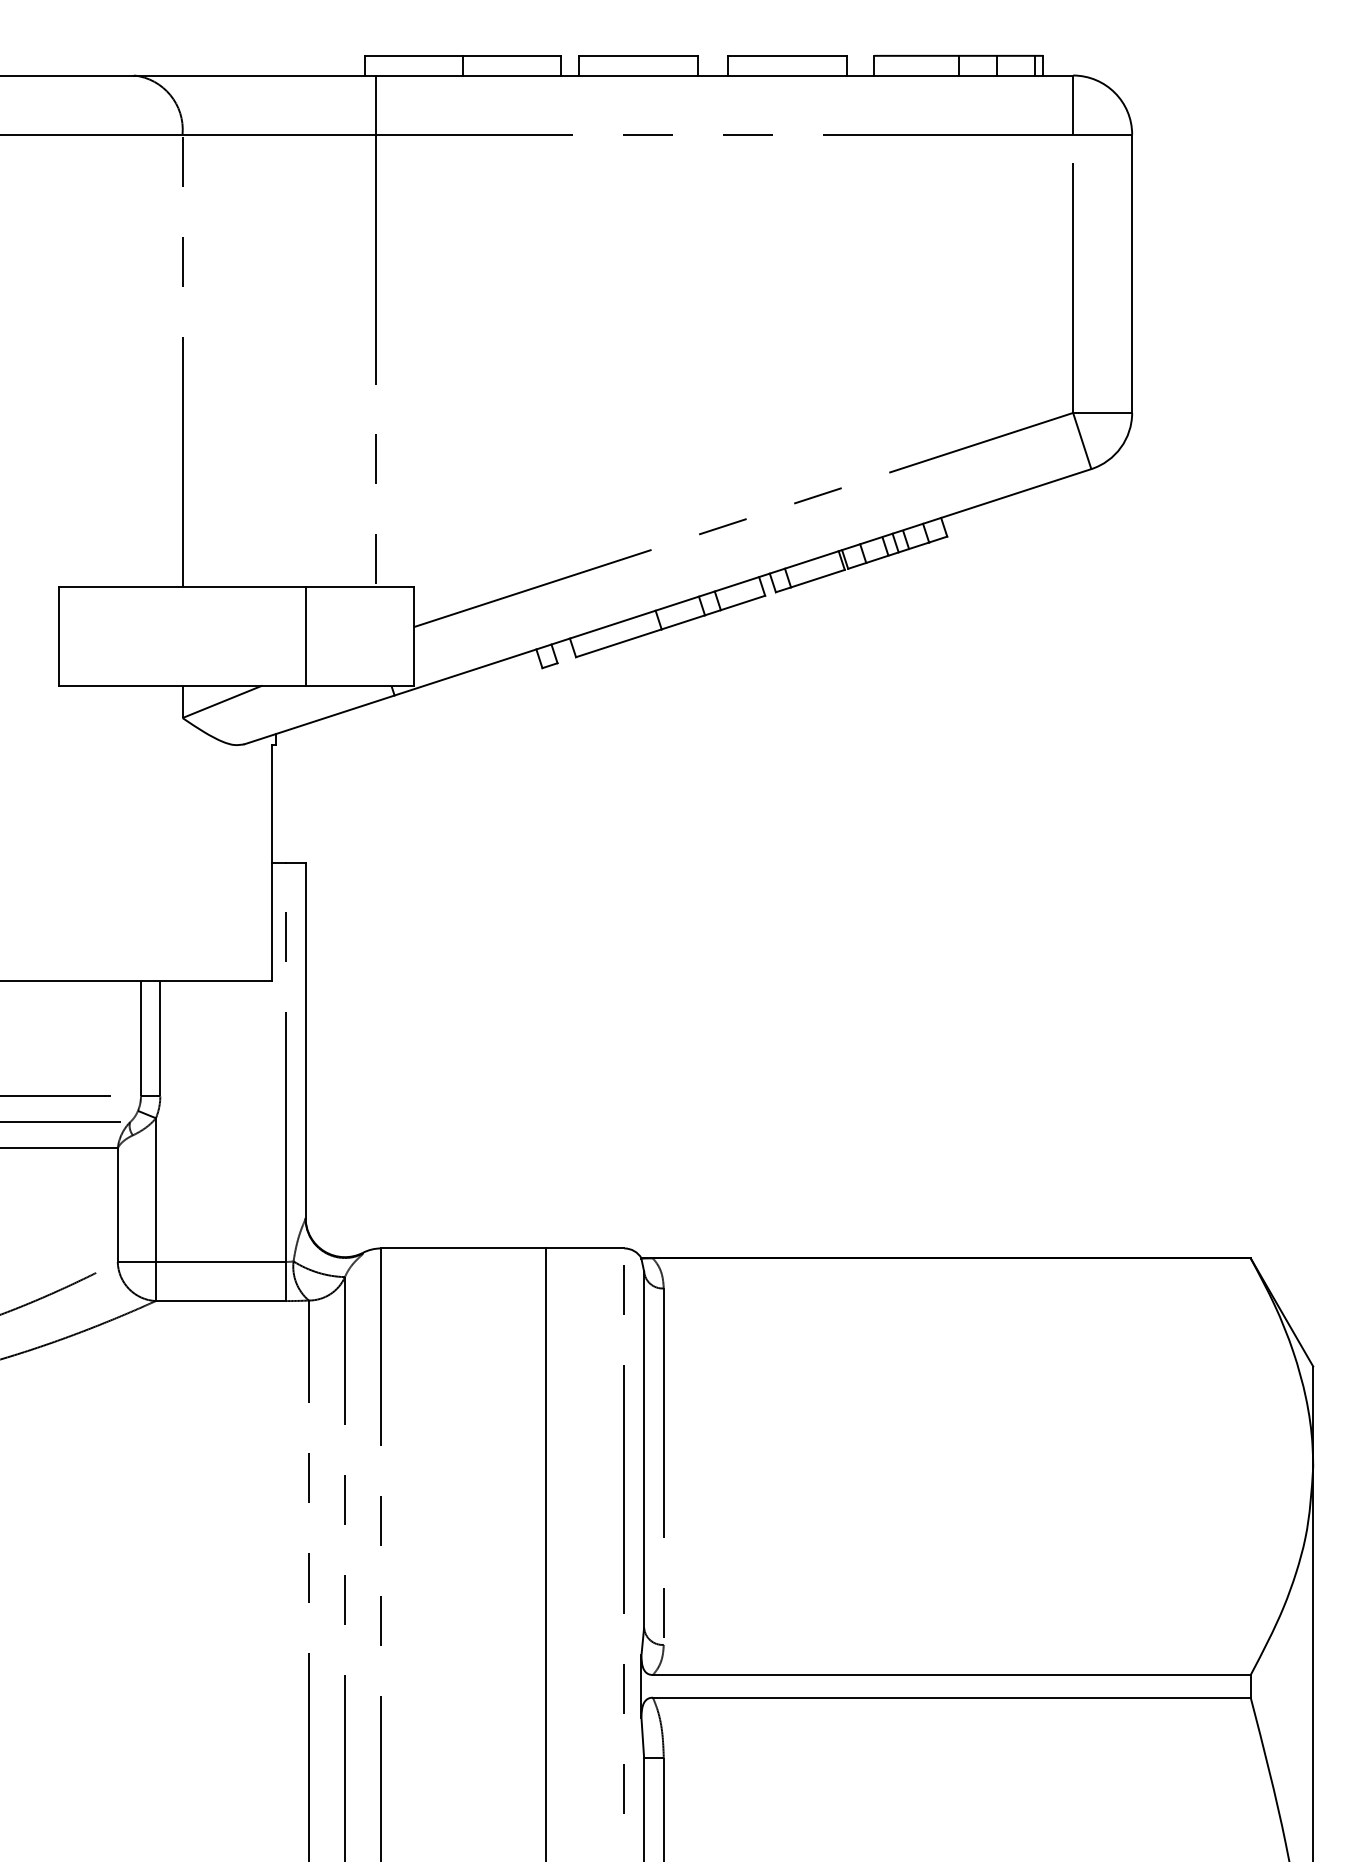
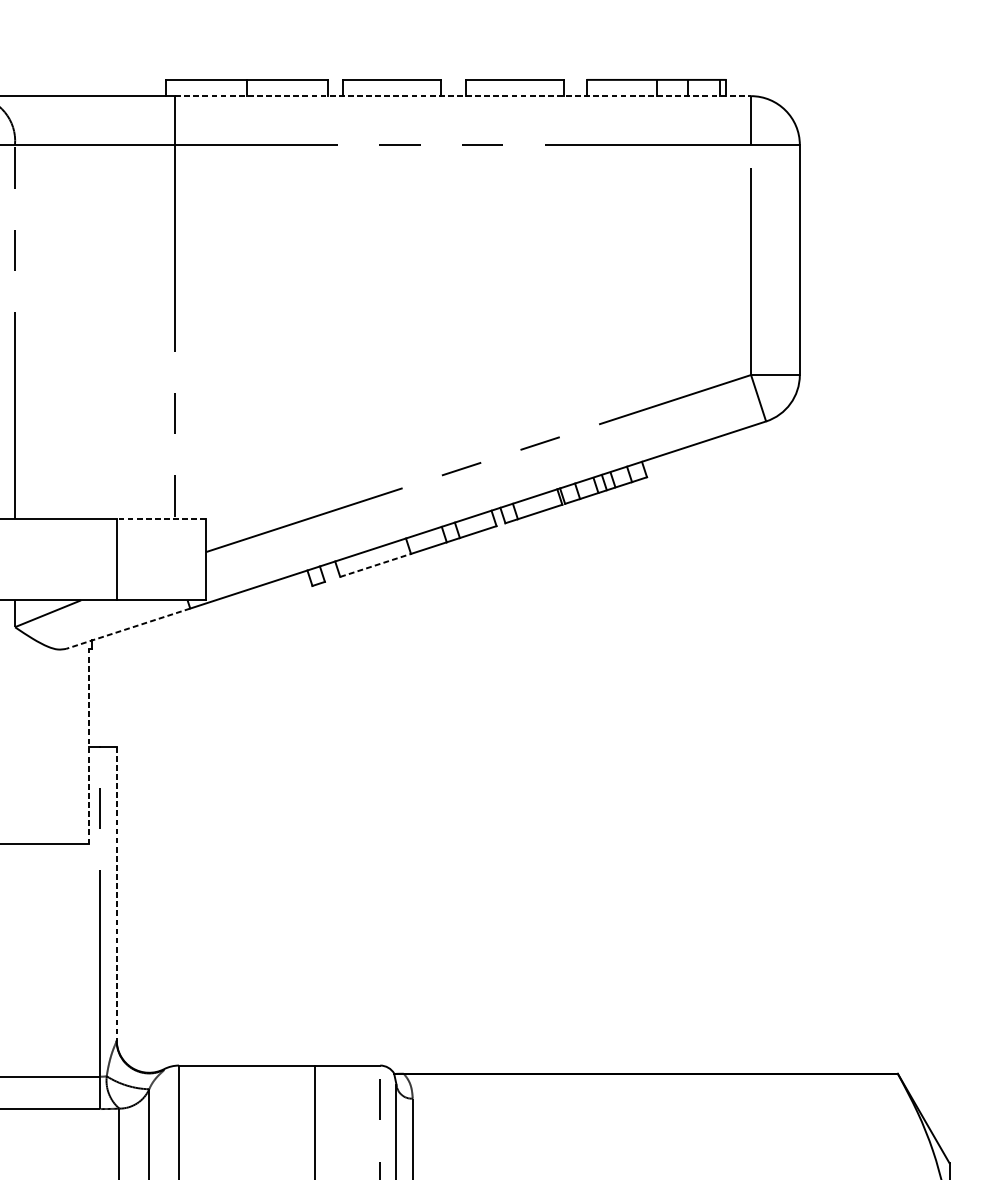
line: (725, 75) -> (463, 96), solid -> dashed
line: (359, 587) -> (161, 519), solid -> dashed
line: (619, 643) -> (376, 565), solid -> dashed
line: (319, 719) -> (128, 628), solid -> dashed
line: (272, 862) -> (89, 746), solid -> dashed
line: (305, 1040) -> (116, 893), solid -> dashed

